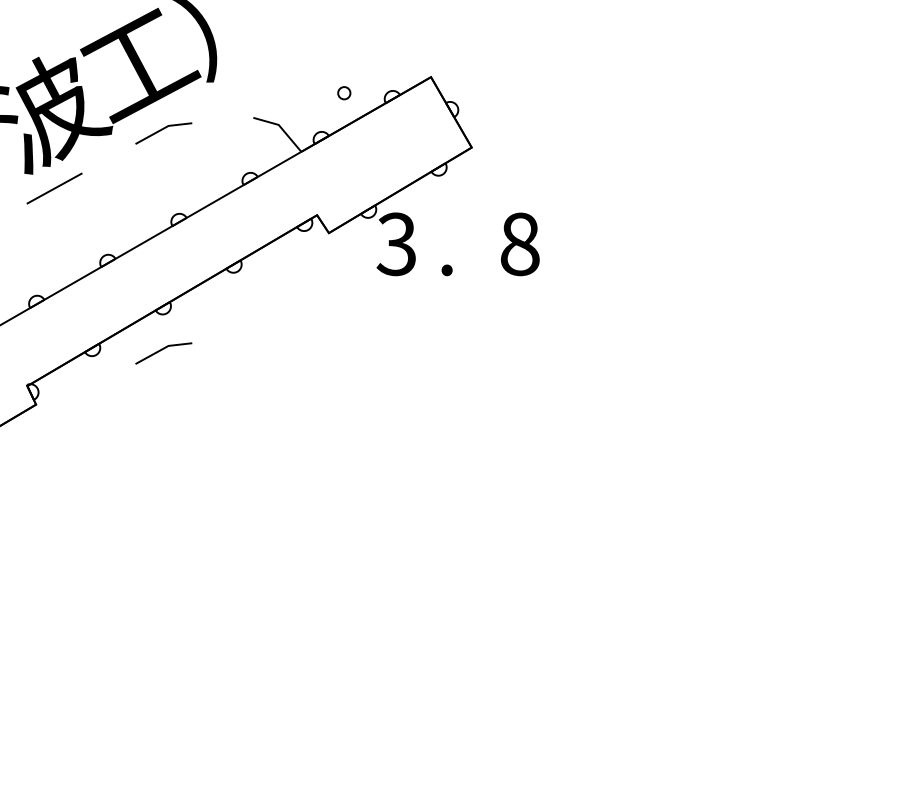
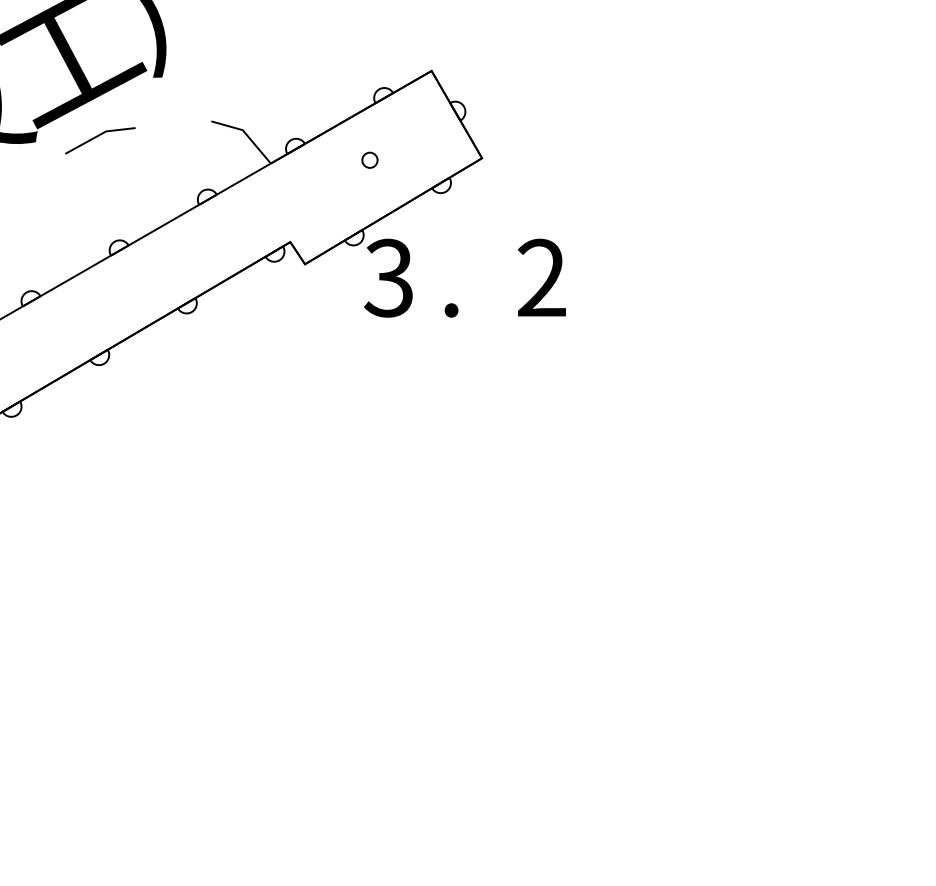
circle: (344, 93) -> (370, 160), moved
text: (519, 244) -> (541, 278), 8 -> 2
line: (162, 350) -> (98, 409), removed

